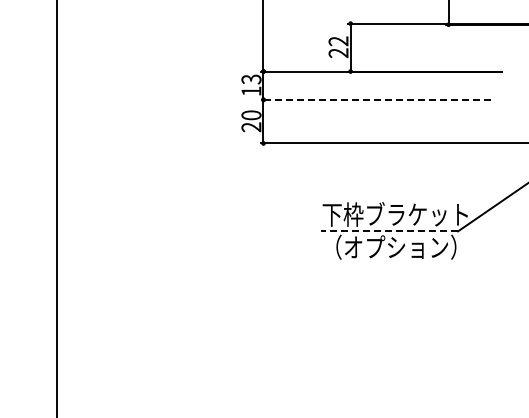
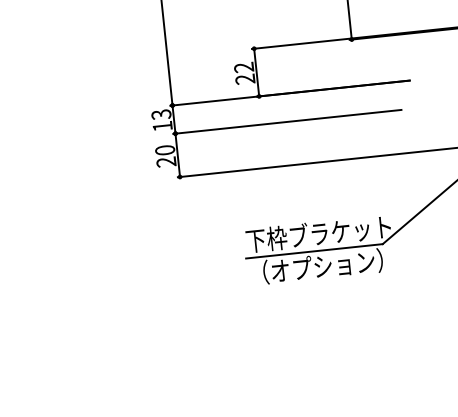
line: (376, 99) -> (287, 121), dashed -> solid
line: (389, 231) -> (314, 251), dashed -> solid

